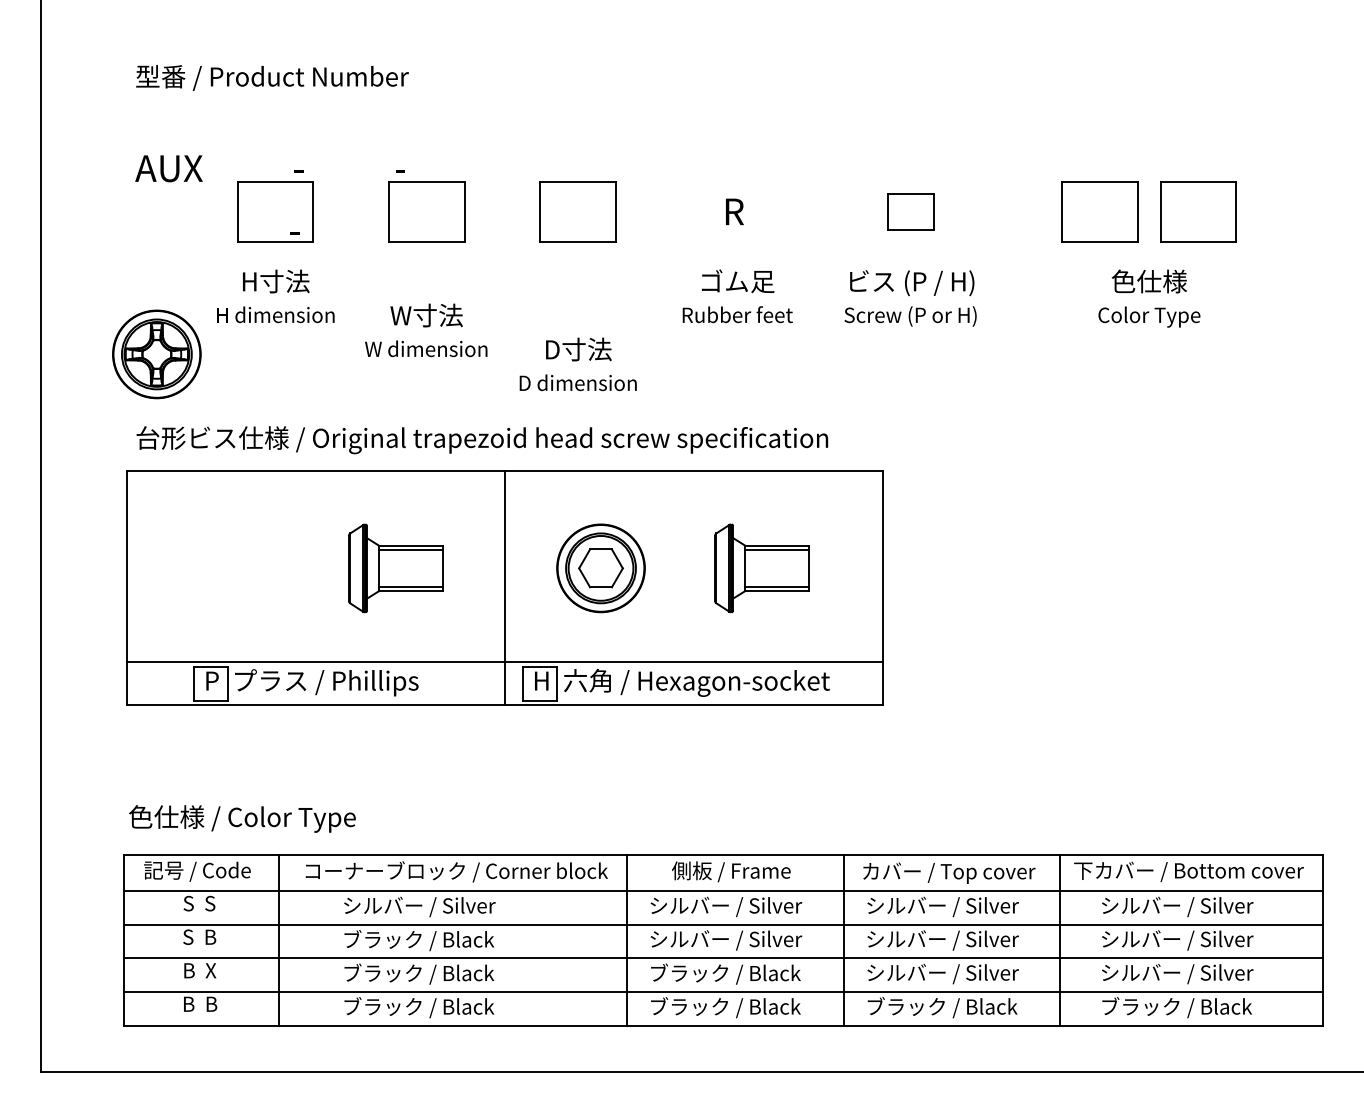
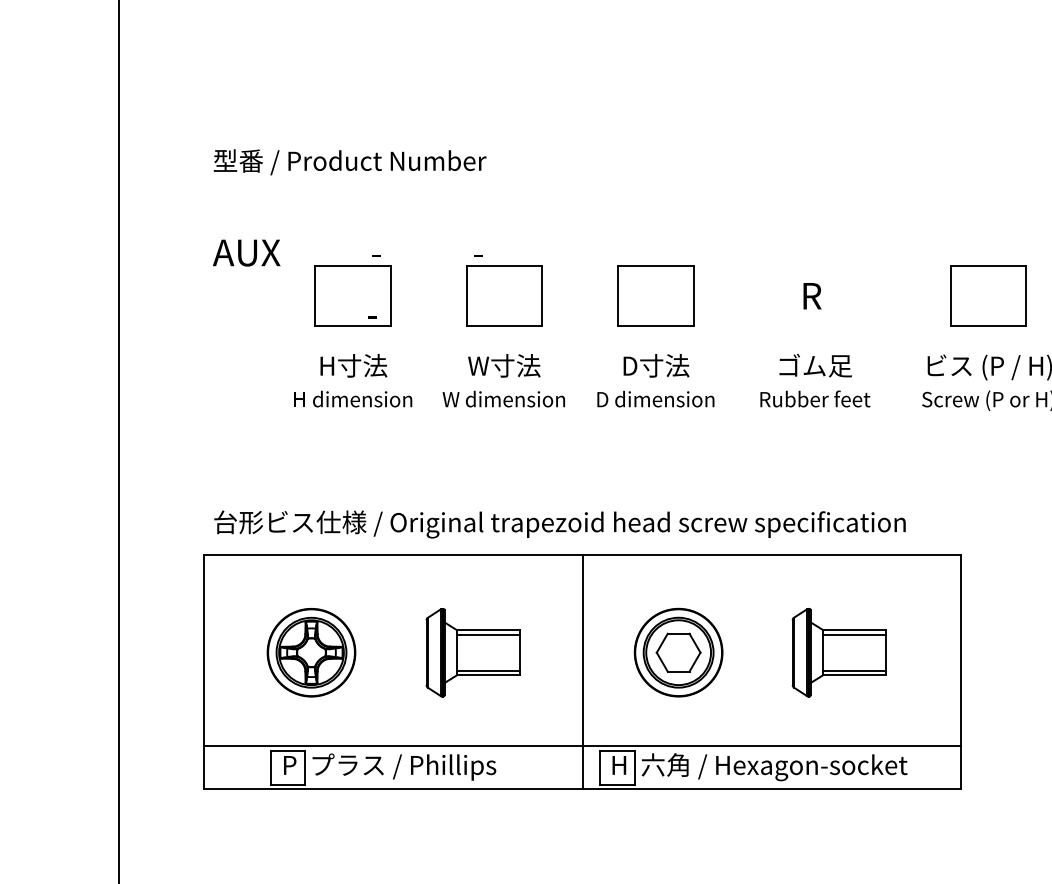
part: (910, 211) -> (988, 295), size x1.67
text: (426, 330) -> (504, 380), moved
part: (156, 354) -> (311, 652), moved
text: (577, 364) -> (655, 380), moved

